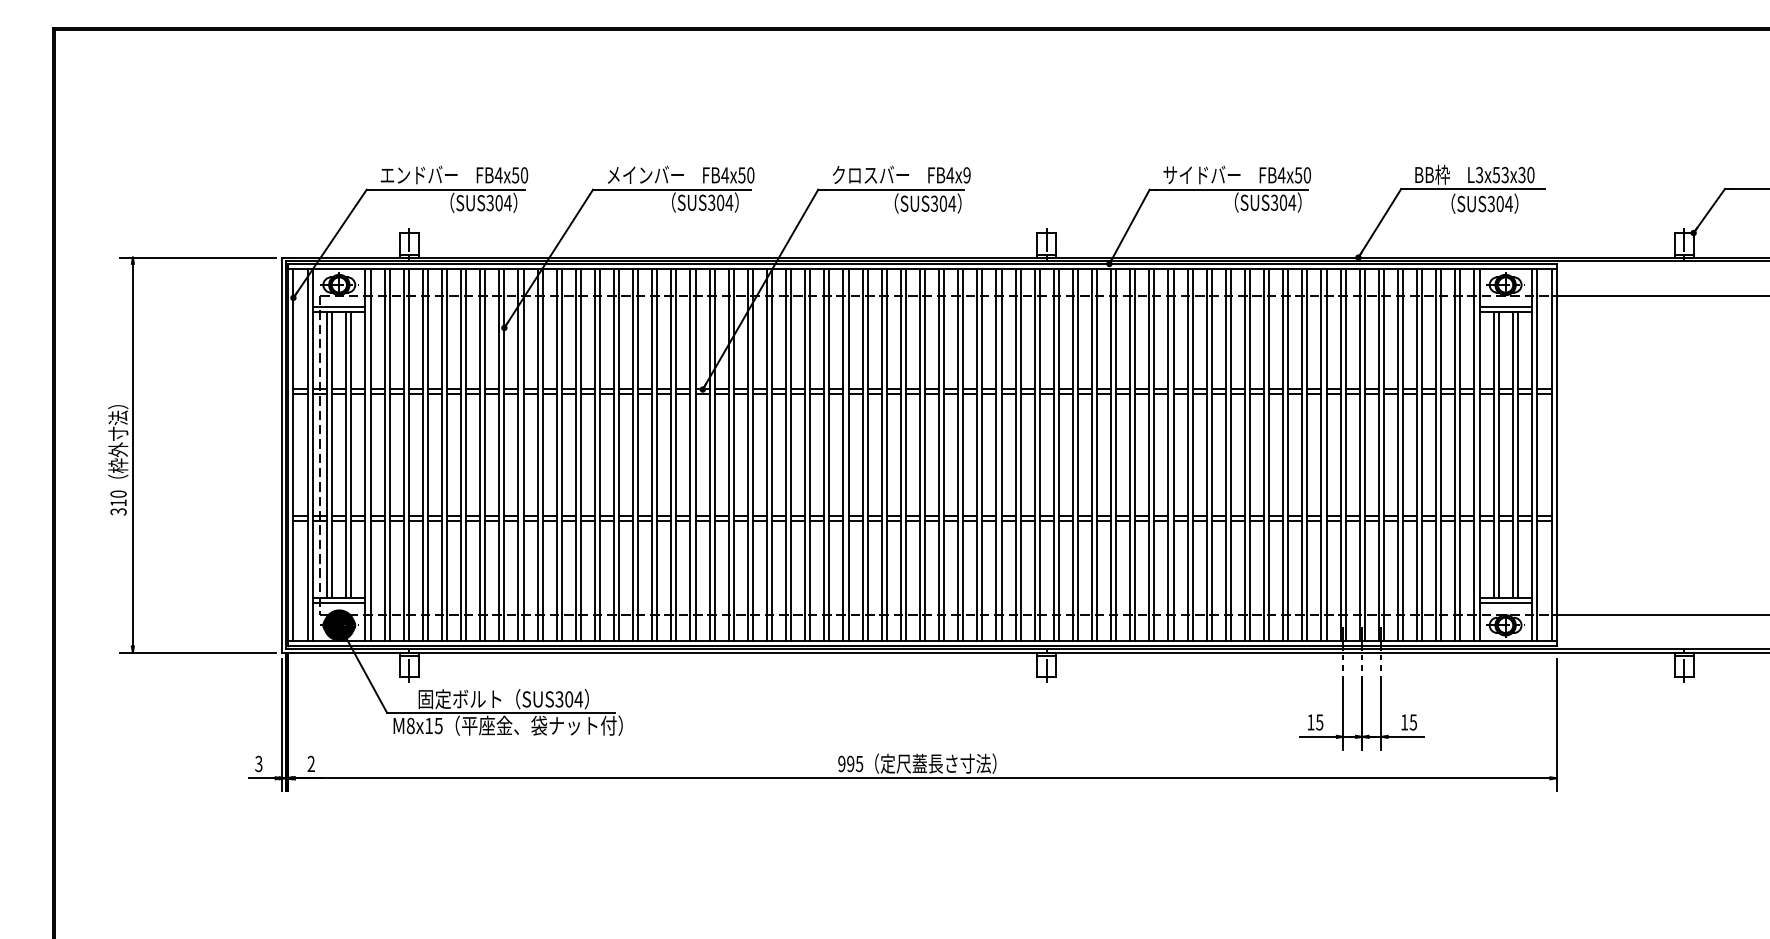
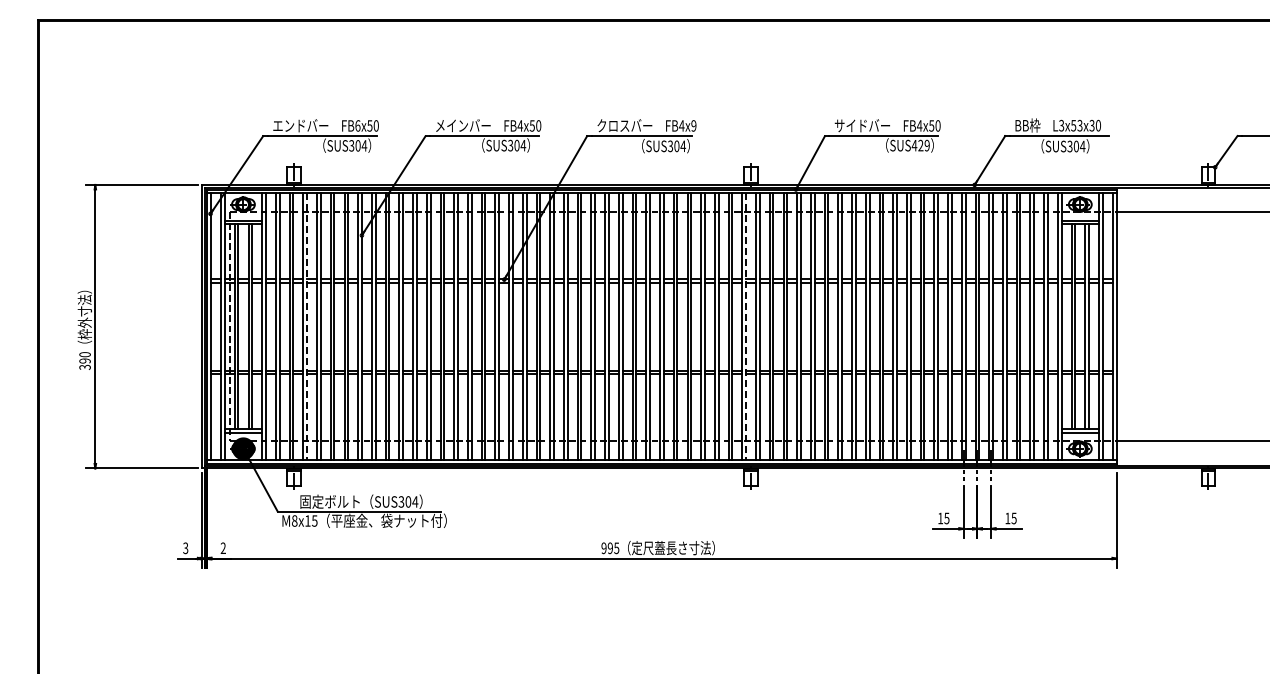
text: (498, 174) -> (357, 125), FB4x50 -> FB6x50
text: (1282, 202) -> (920, 145), SUS304 -> SUS429
line: (428, 454) -> (307, 326), solid -> dashed
line: (1040, 454) -> (746, 326), solid -> dashed
text: (117, 502) -> (84, 360), 310 -> 390

